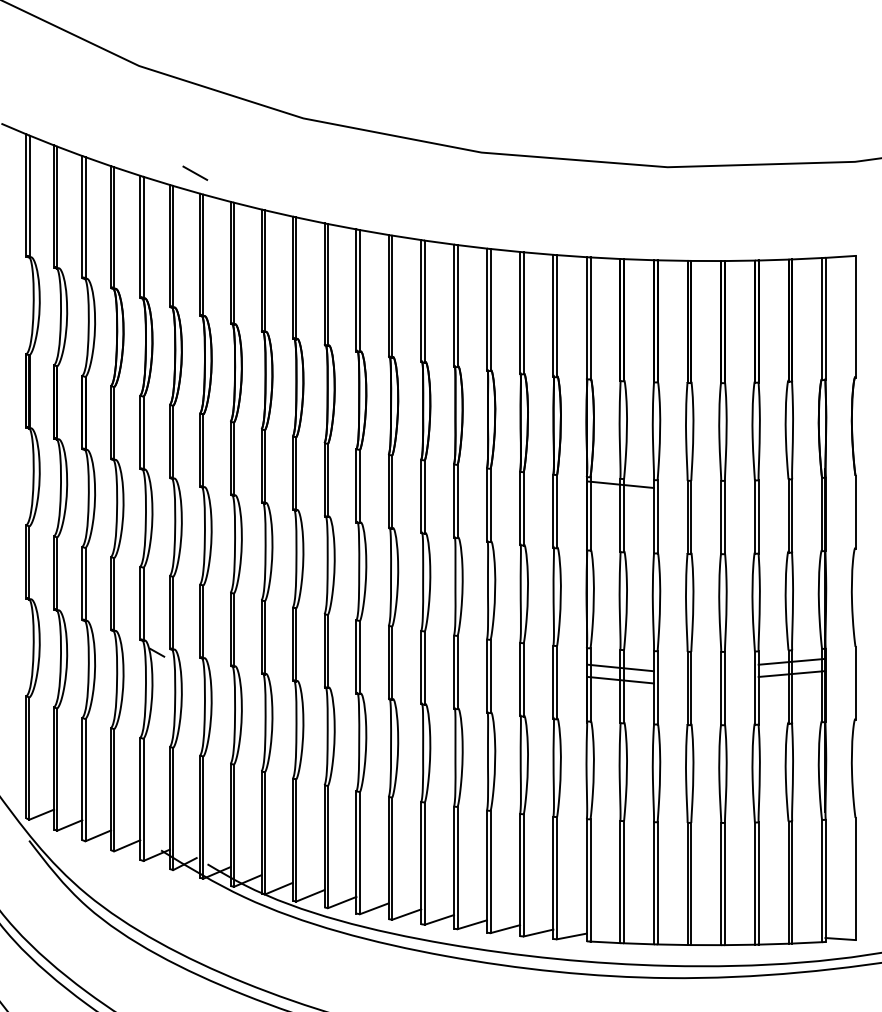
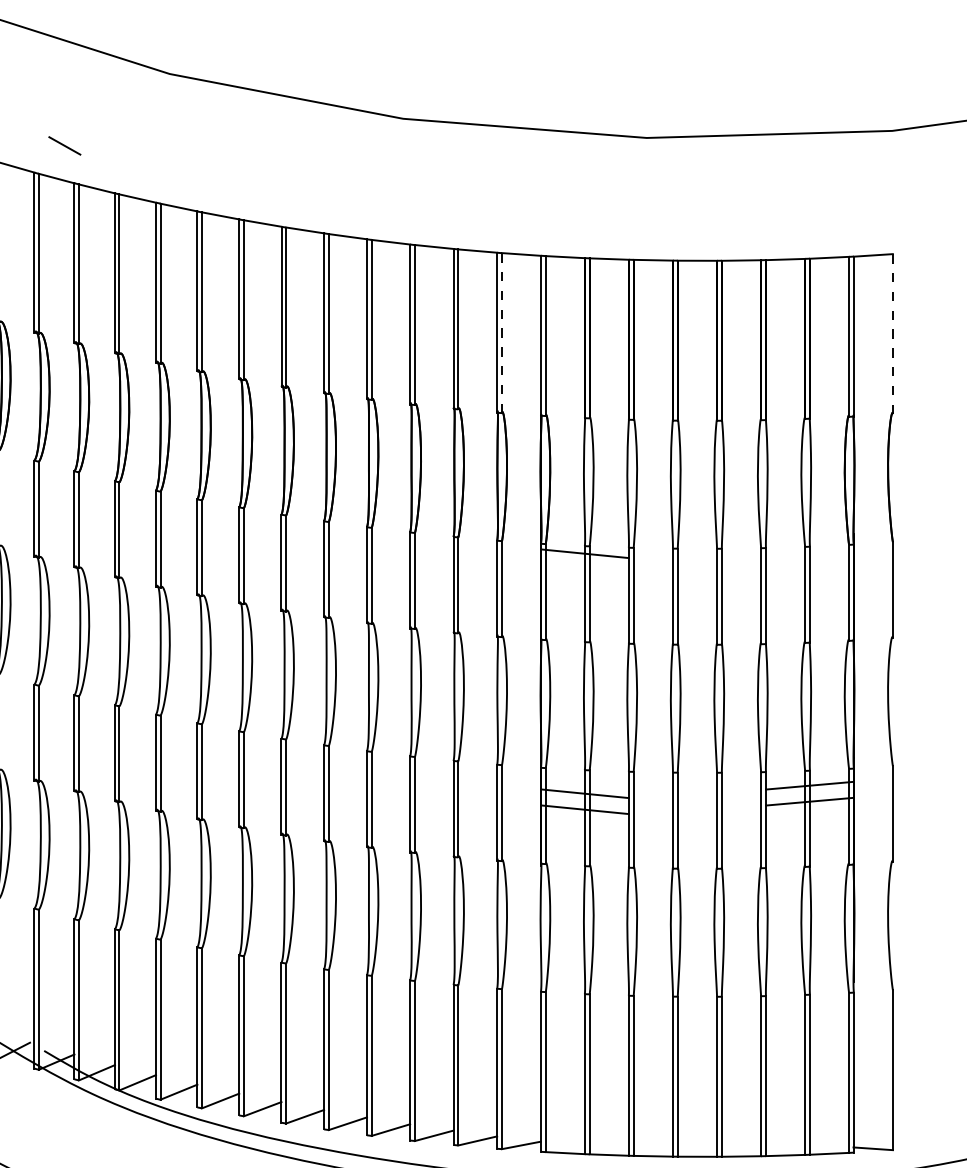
line: (195, 172) -> (65, 144), moved
line: (557, 316) -> (502, 333), solid -> dashed
line: (855, 316) -> (892, 333), solid -> dashed

